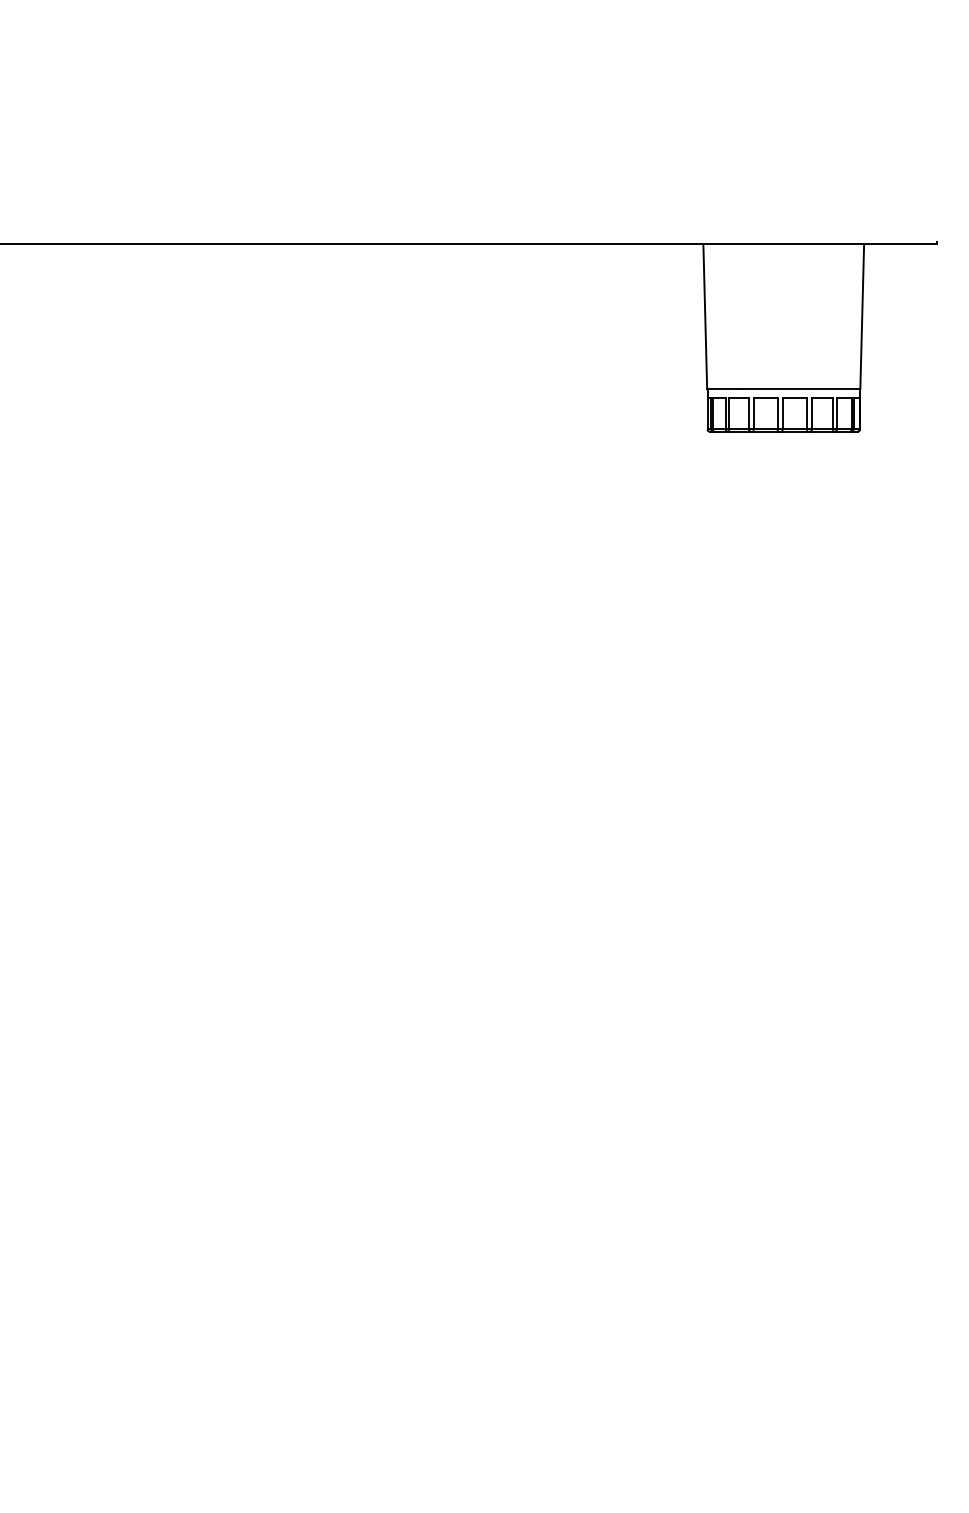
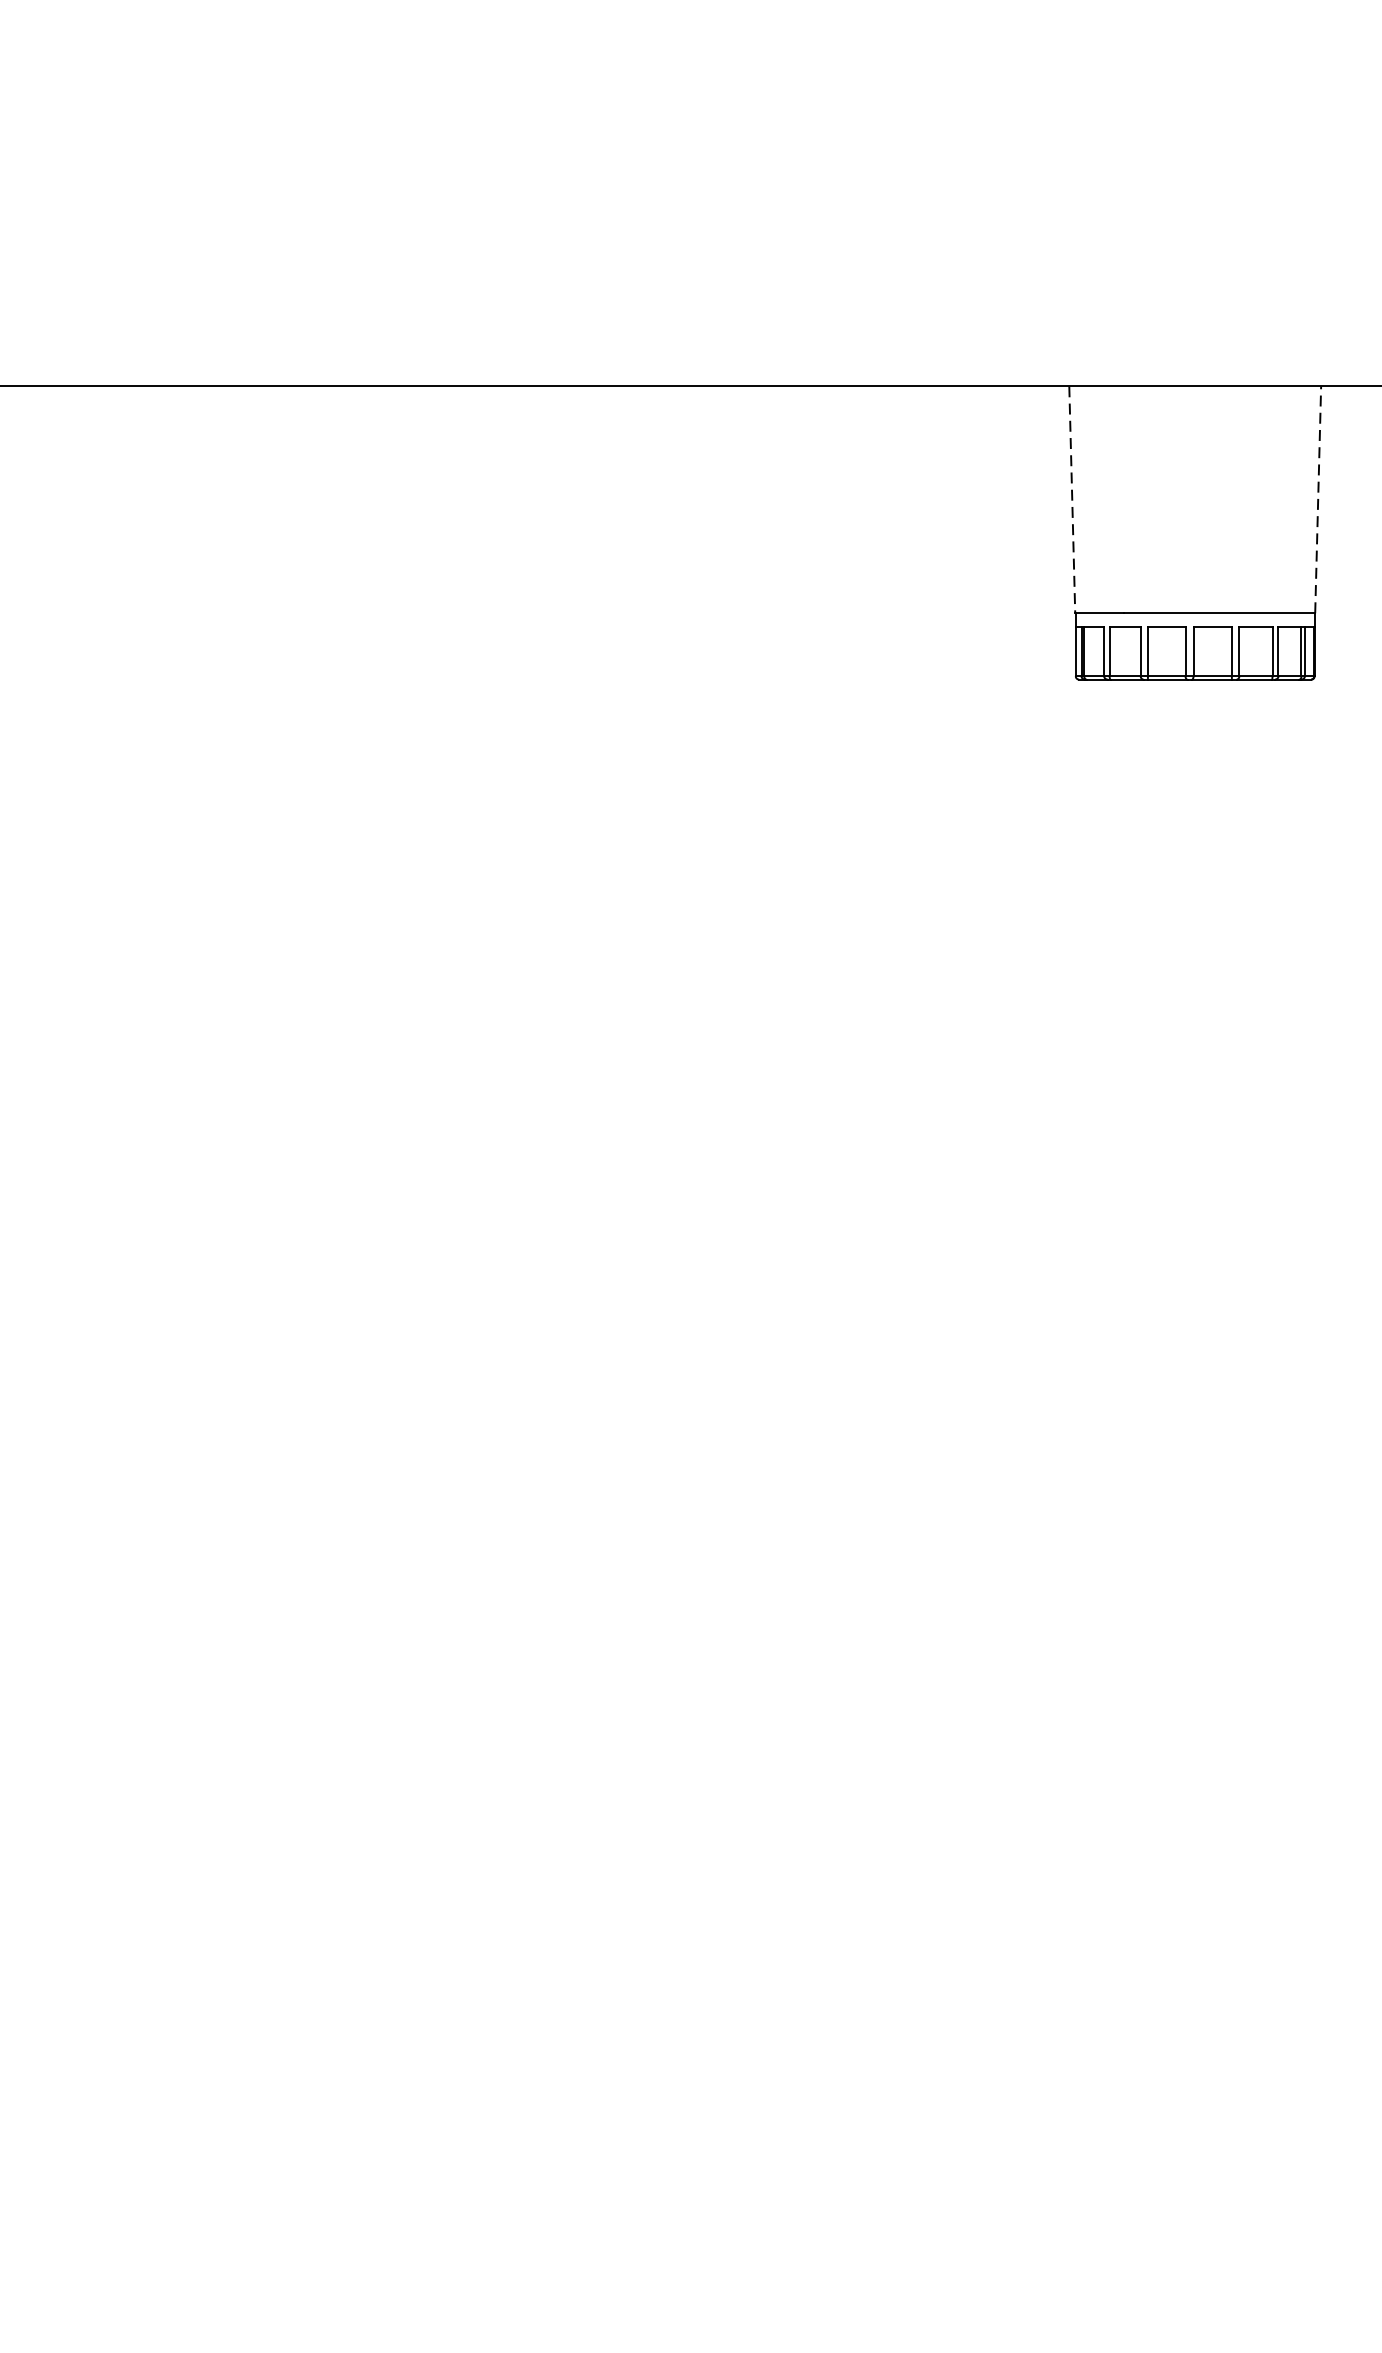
line: (862, 316) -> (1318, 499), solid -> dashed
line: (705, 317) -> (1072, 500), solid -> dashed

